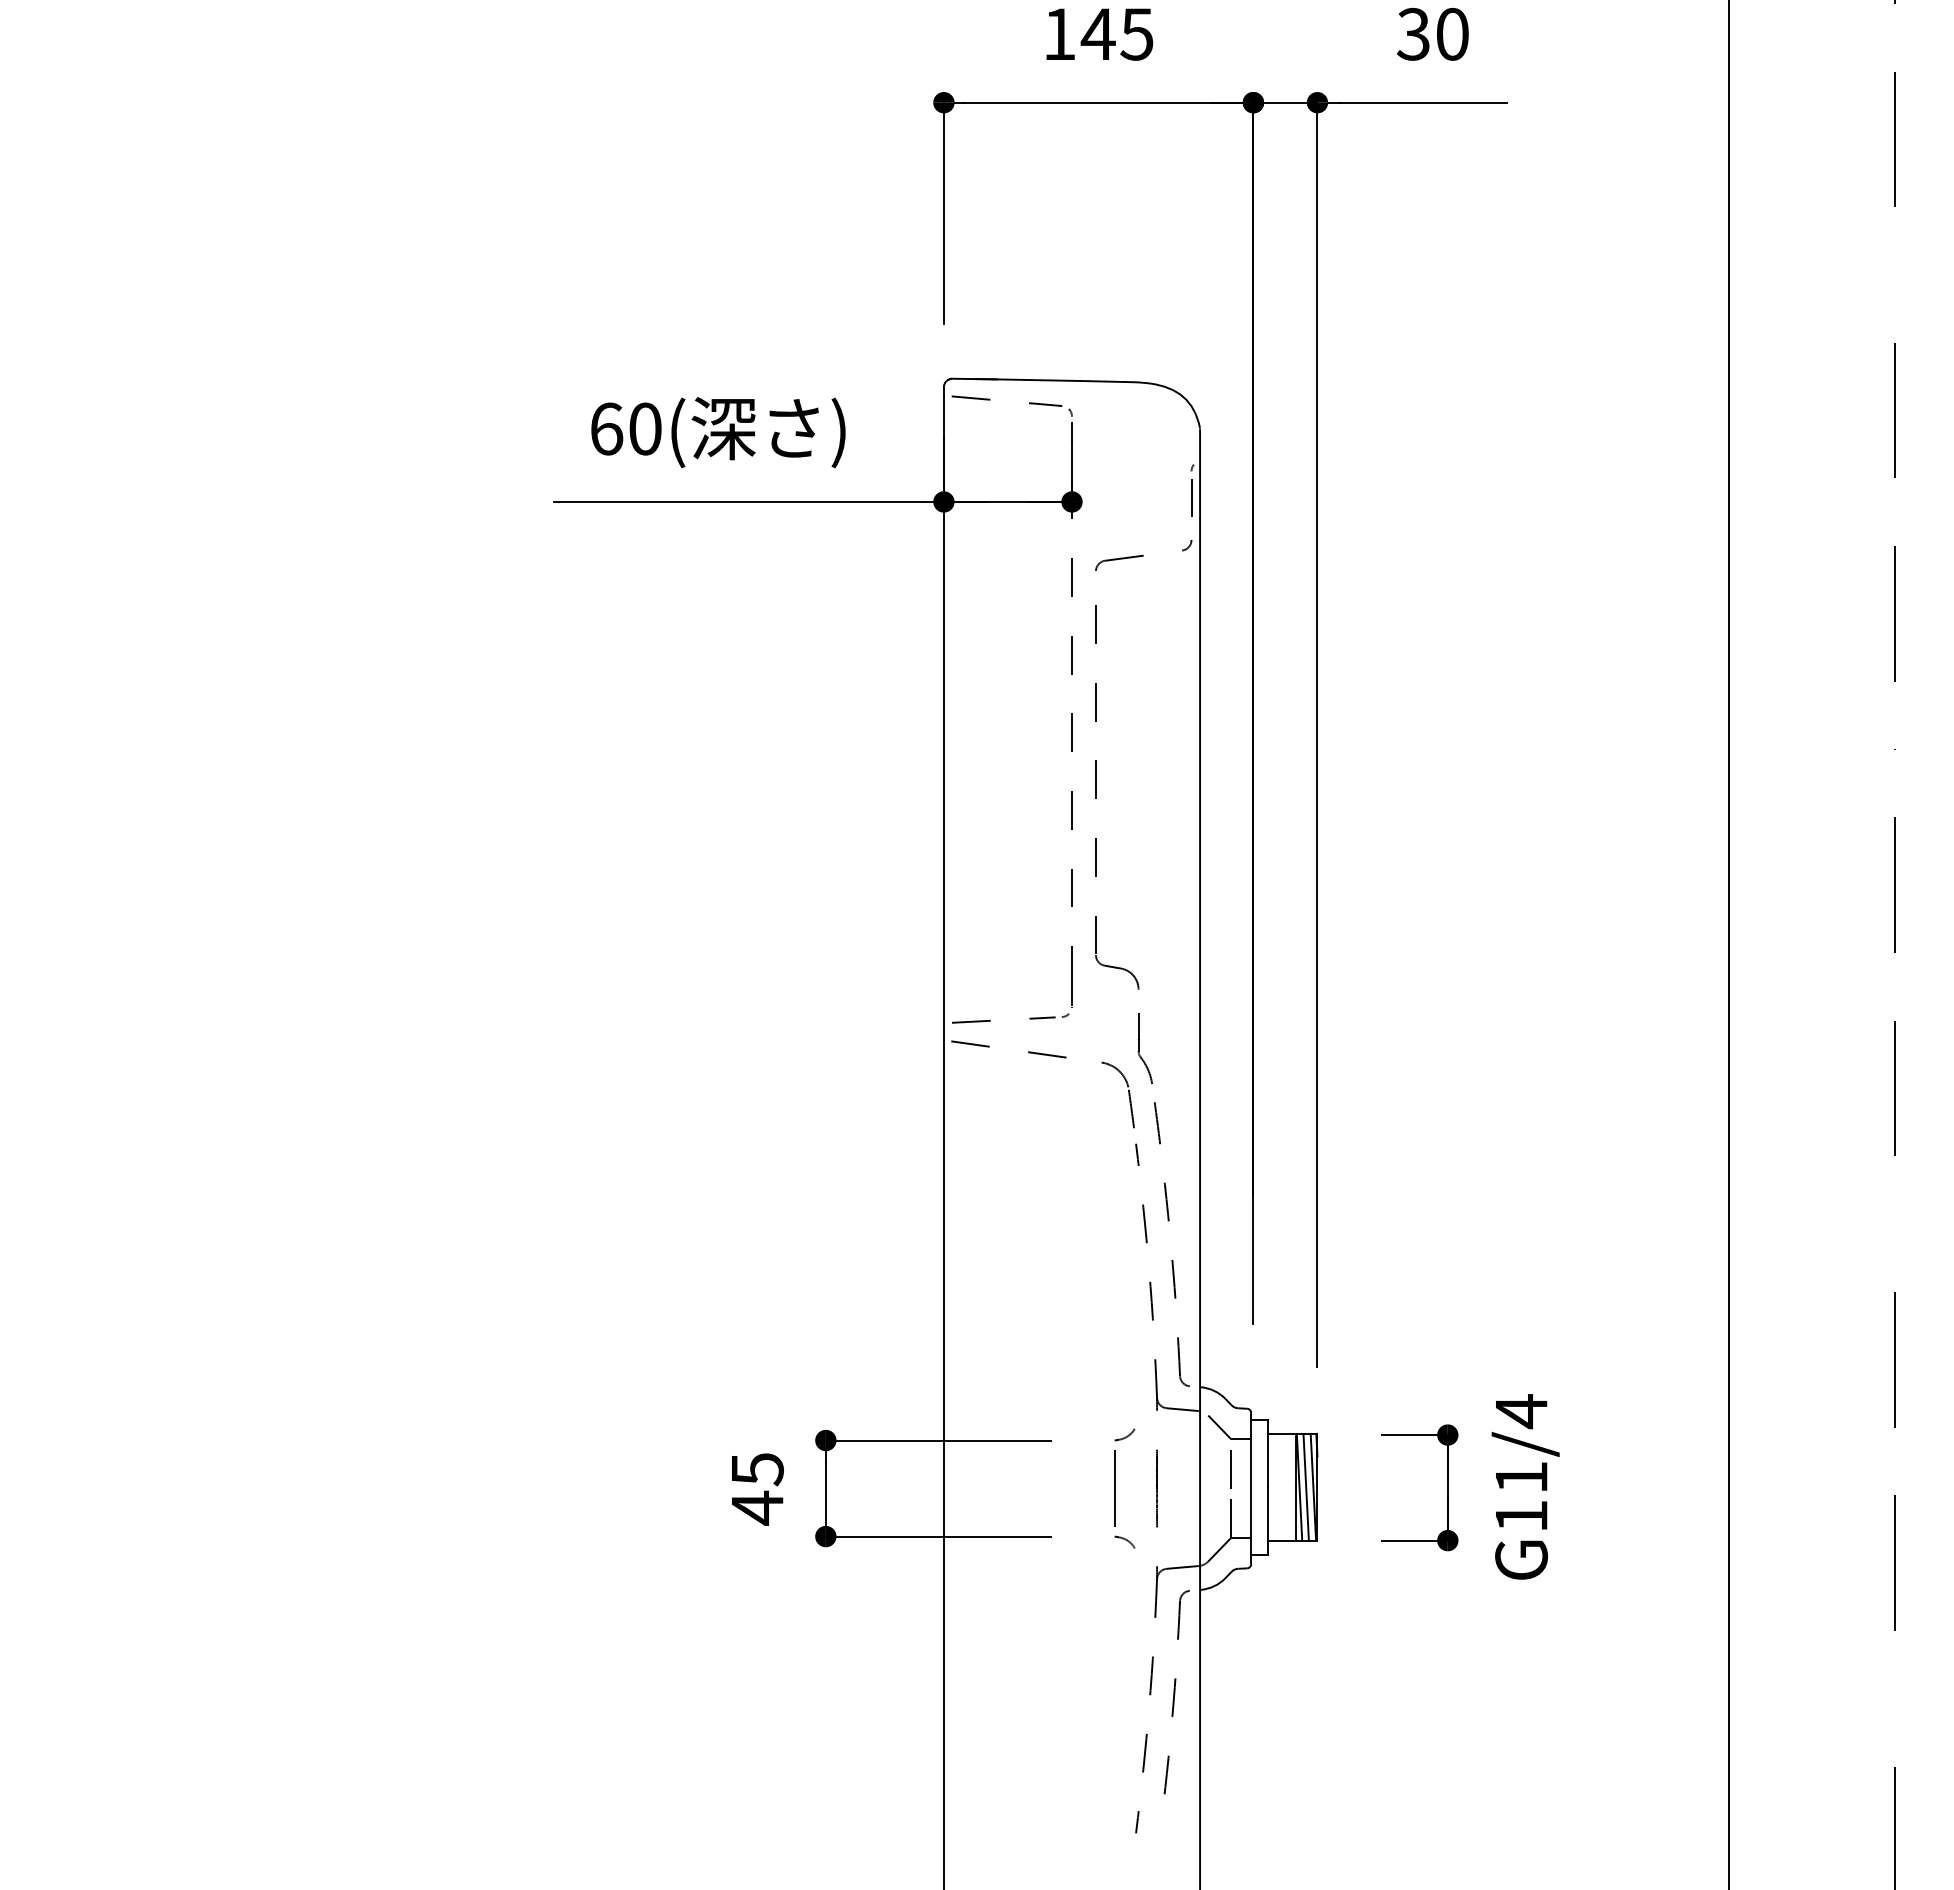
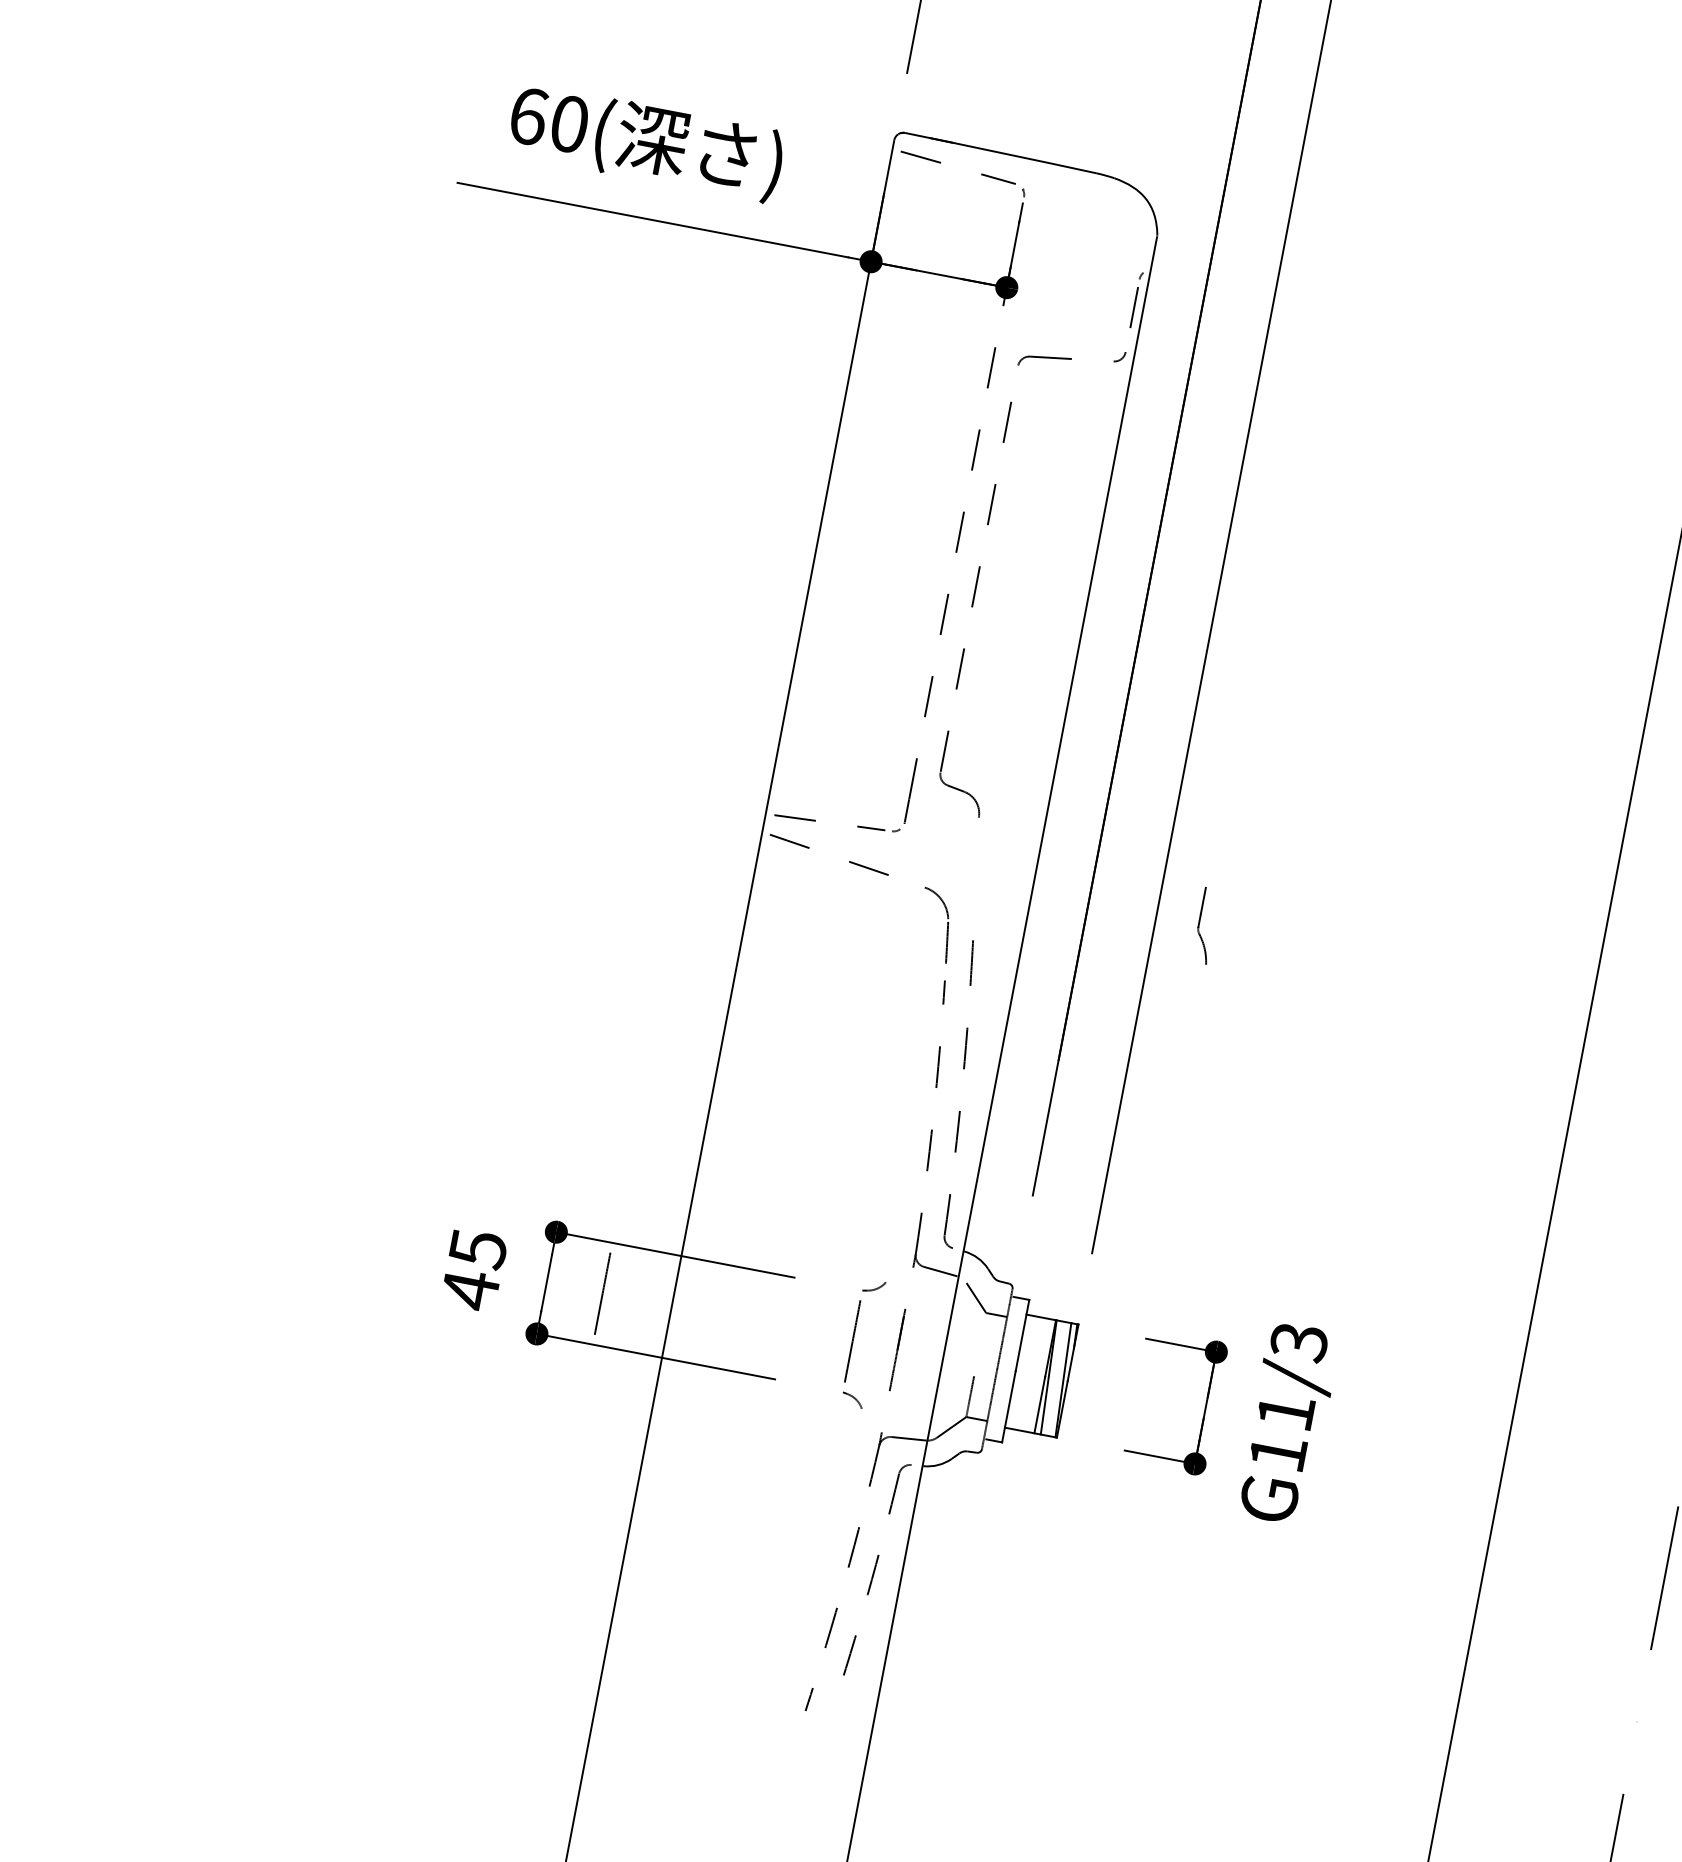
part: (1144, 1048) -> (1205, 925), moved
text: (1521, 1411) -> (1299, 1342), G11/4 -> G11/3
line: (1230, 1469) -> (979, 1344), removed
line: (1305, 1486) -> (1055, 1377), removed
line: (878, 1488) -> (602, 1293), added

